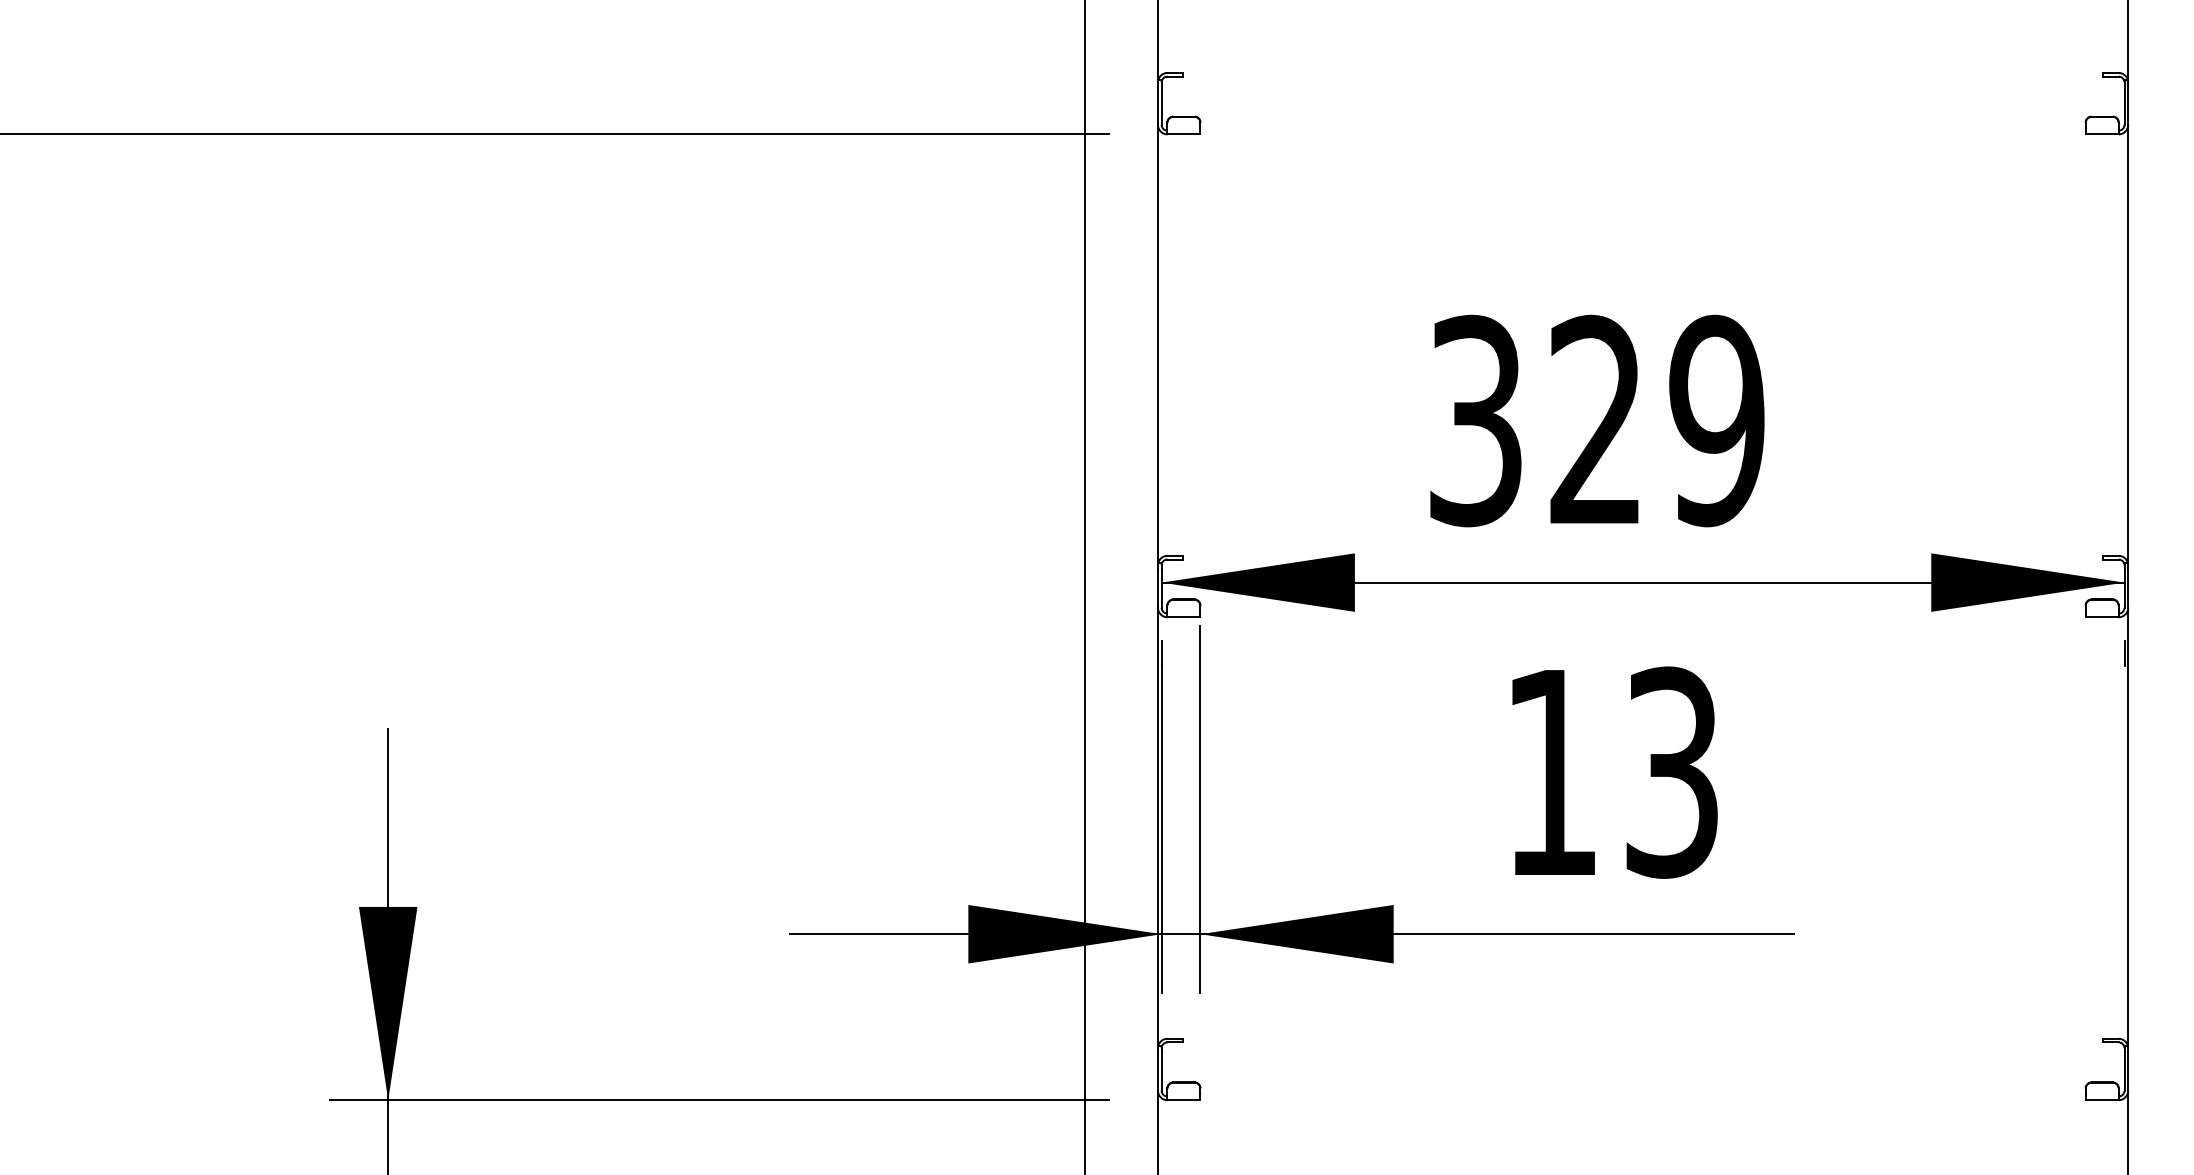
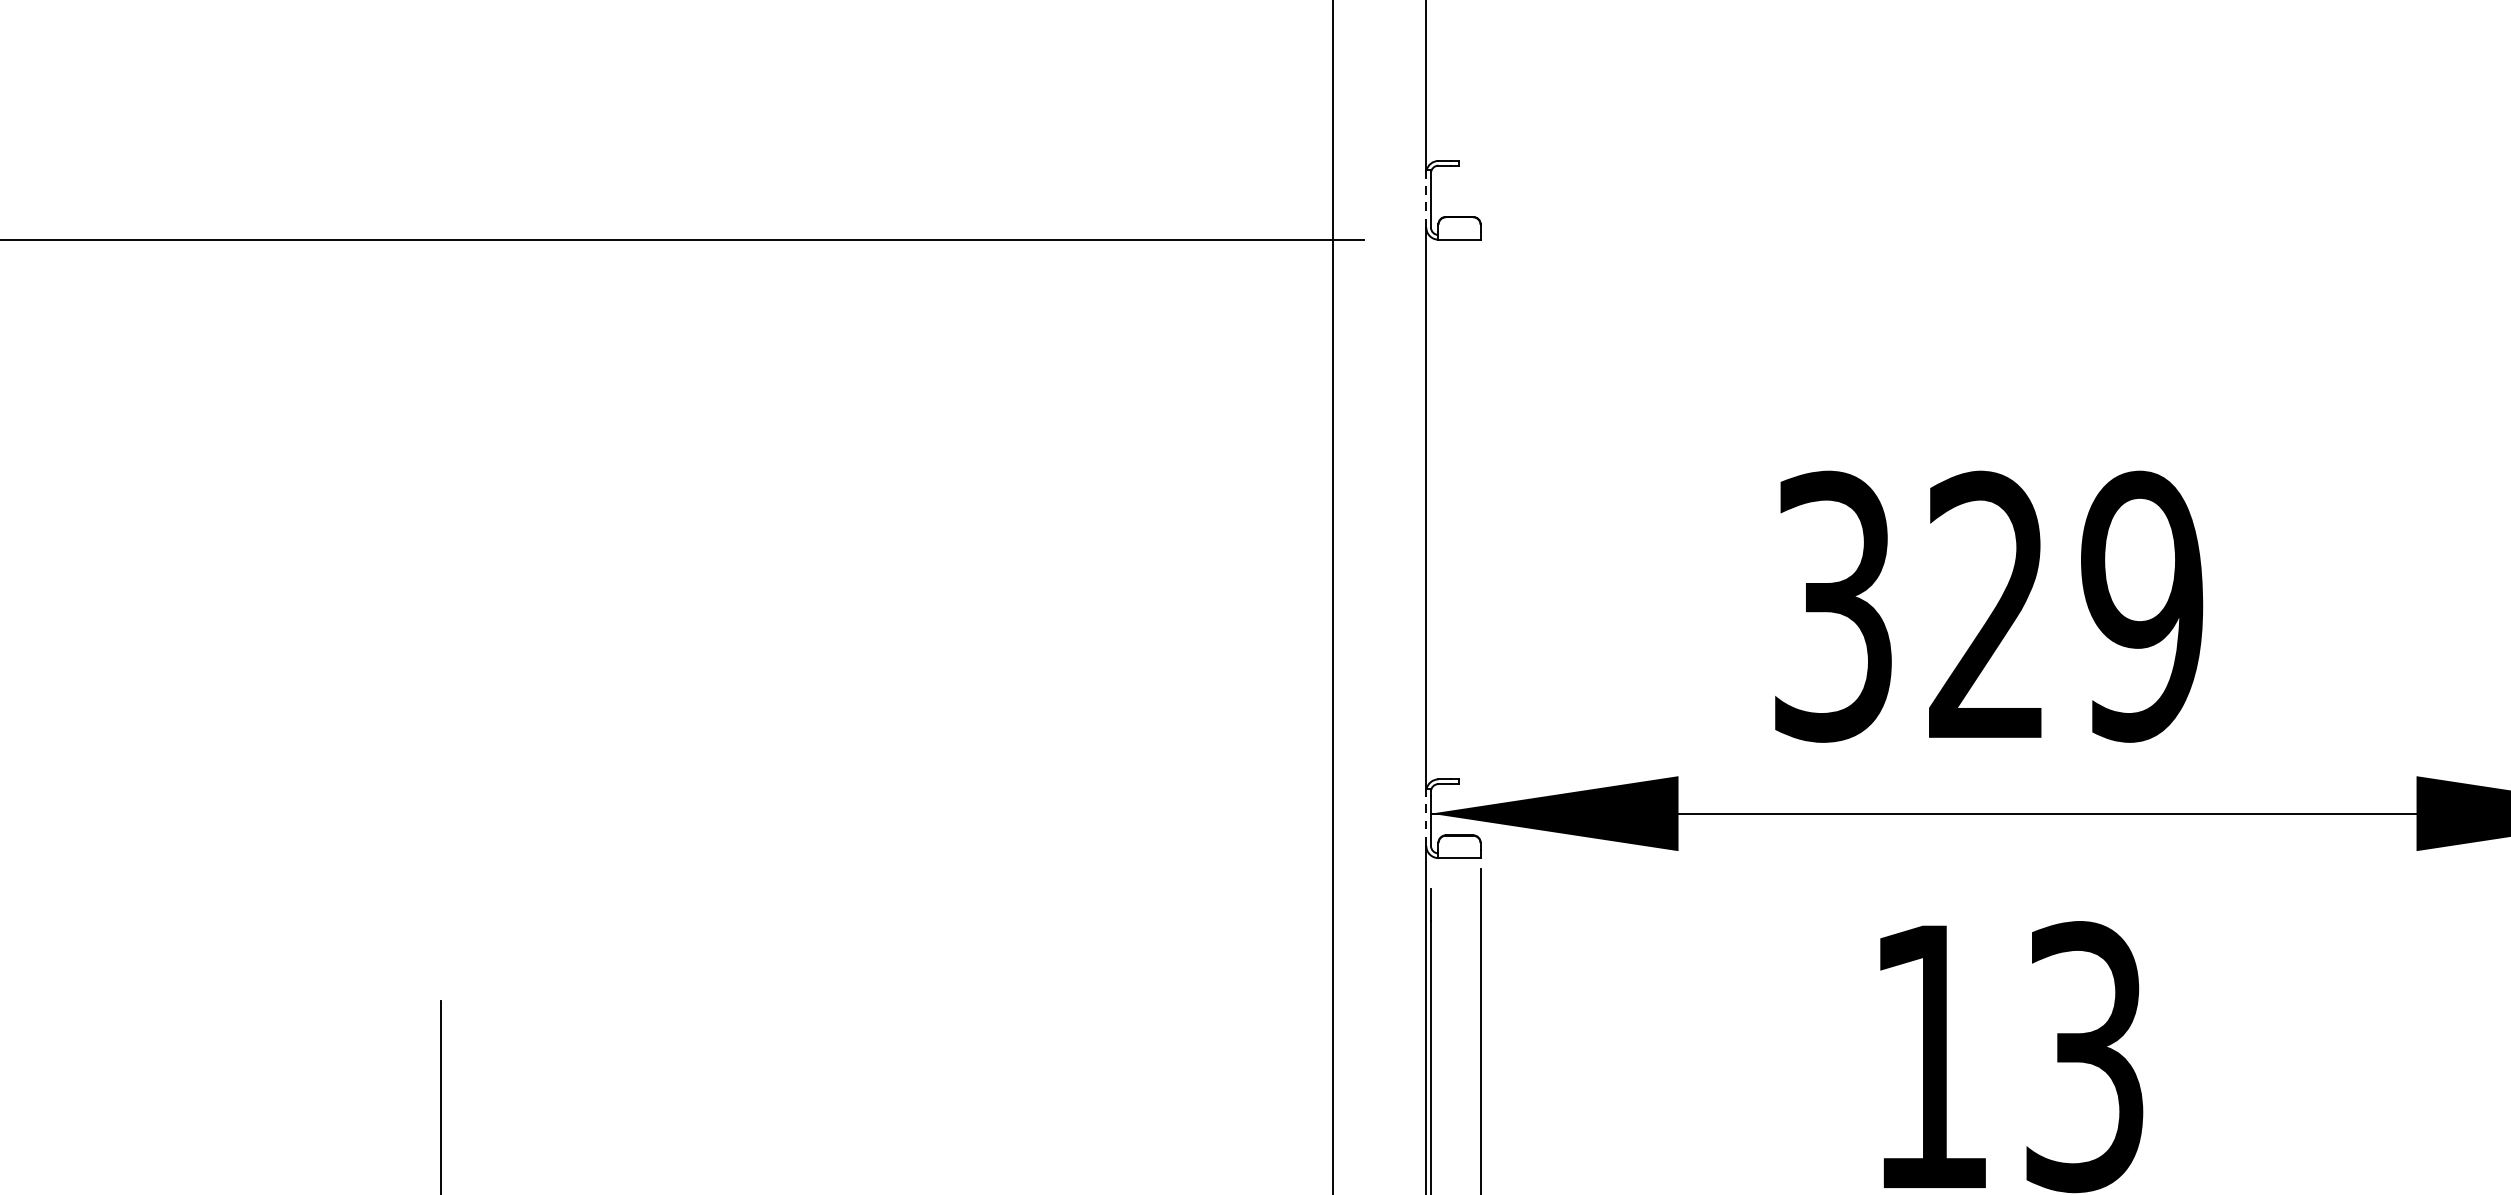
line: (1157, 105) -> (1425, 202), solid -> dashed
line: (1157, 587) -> (1425, 819), solid -> dashed

